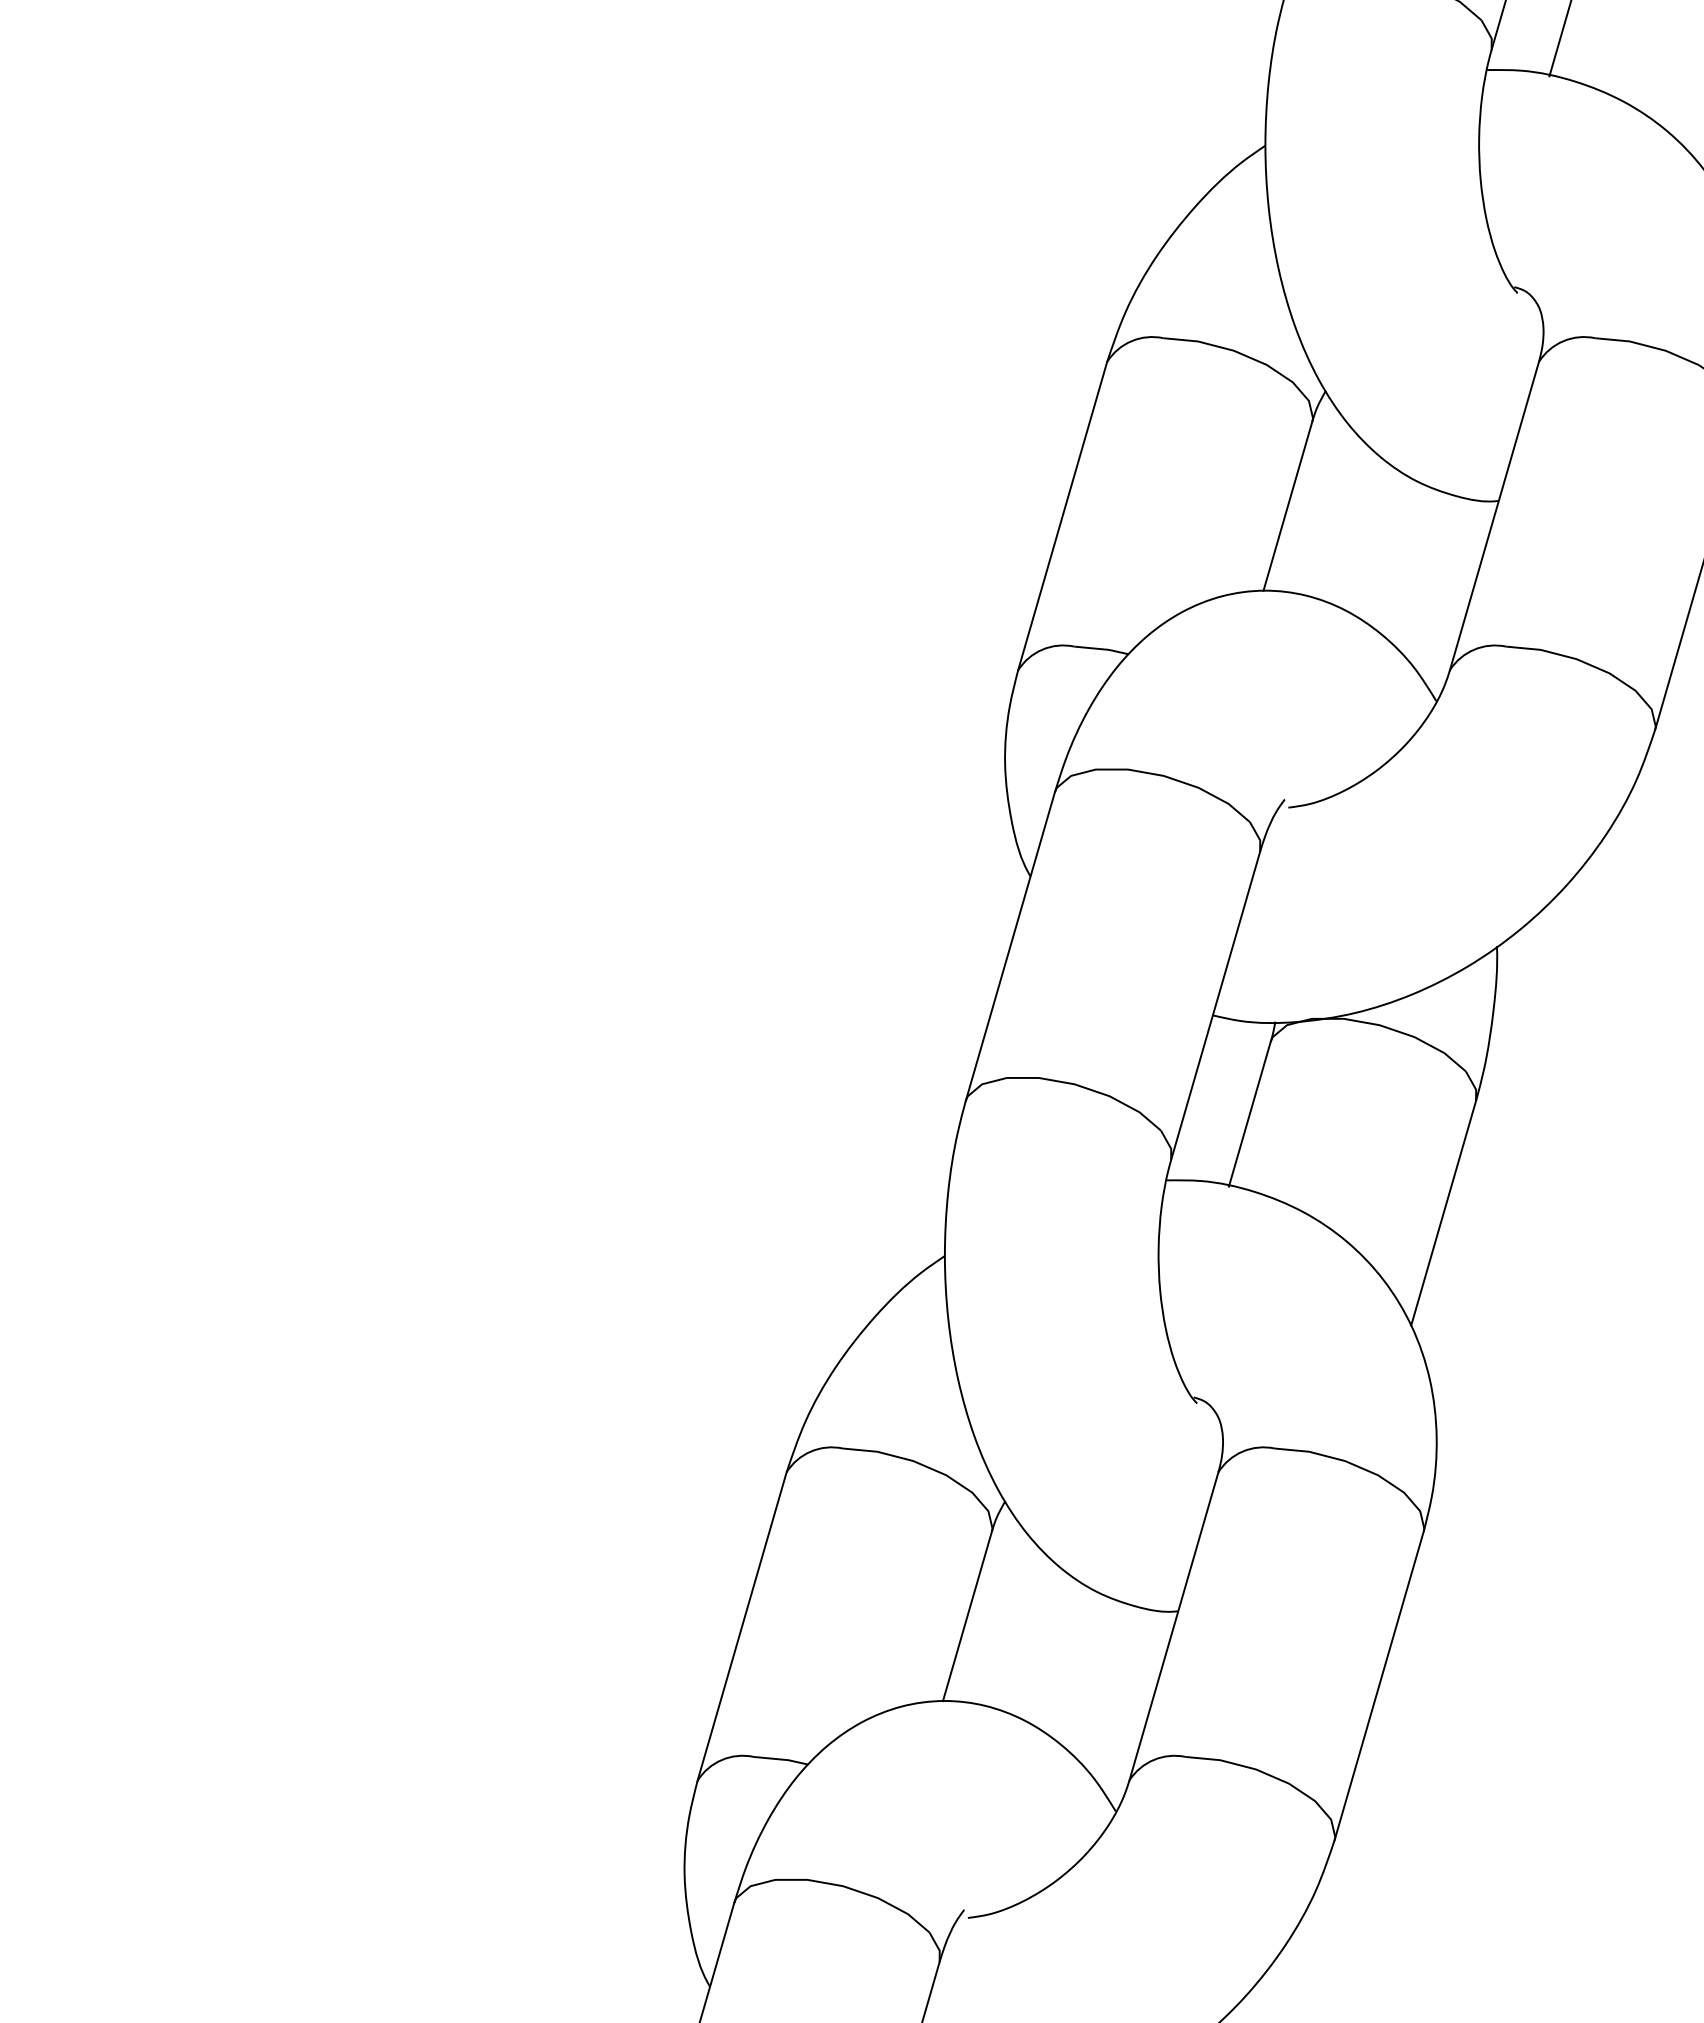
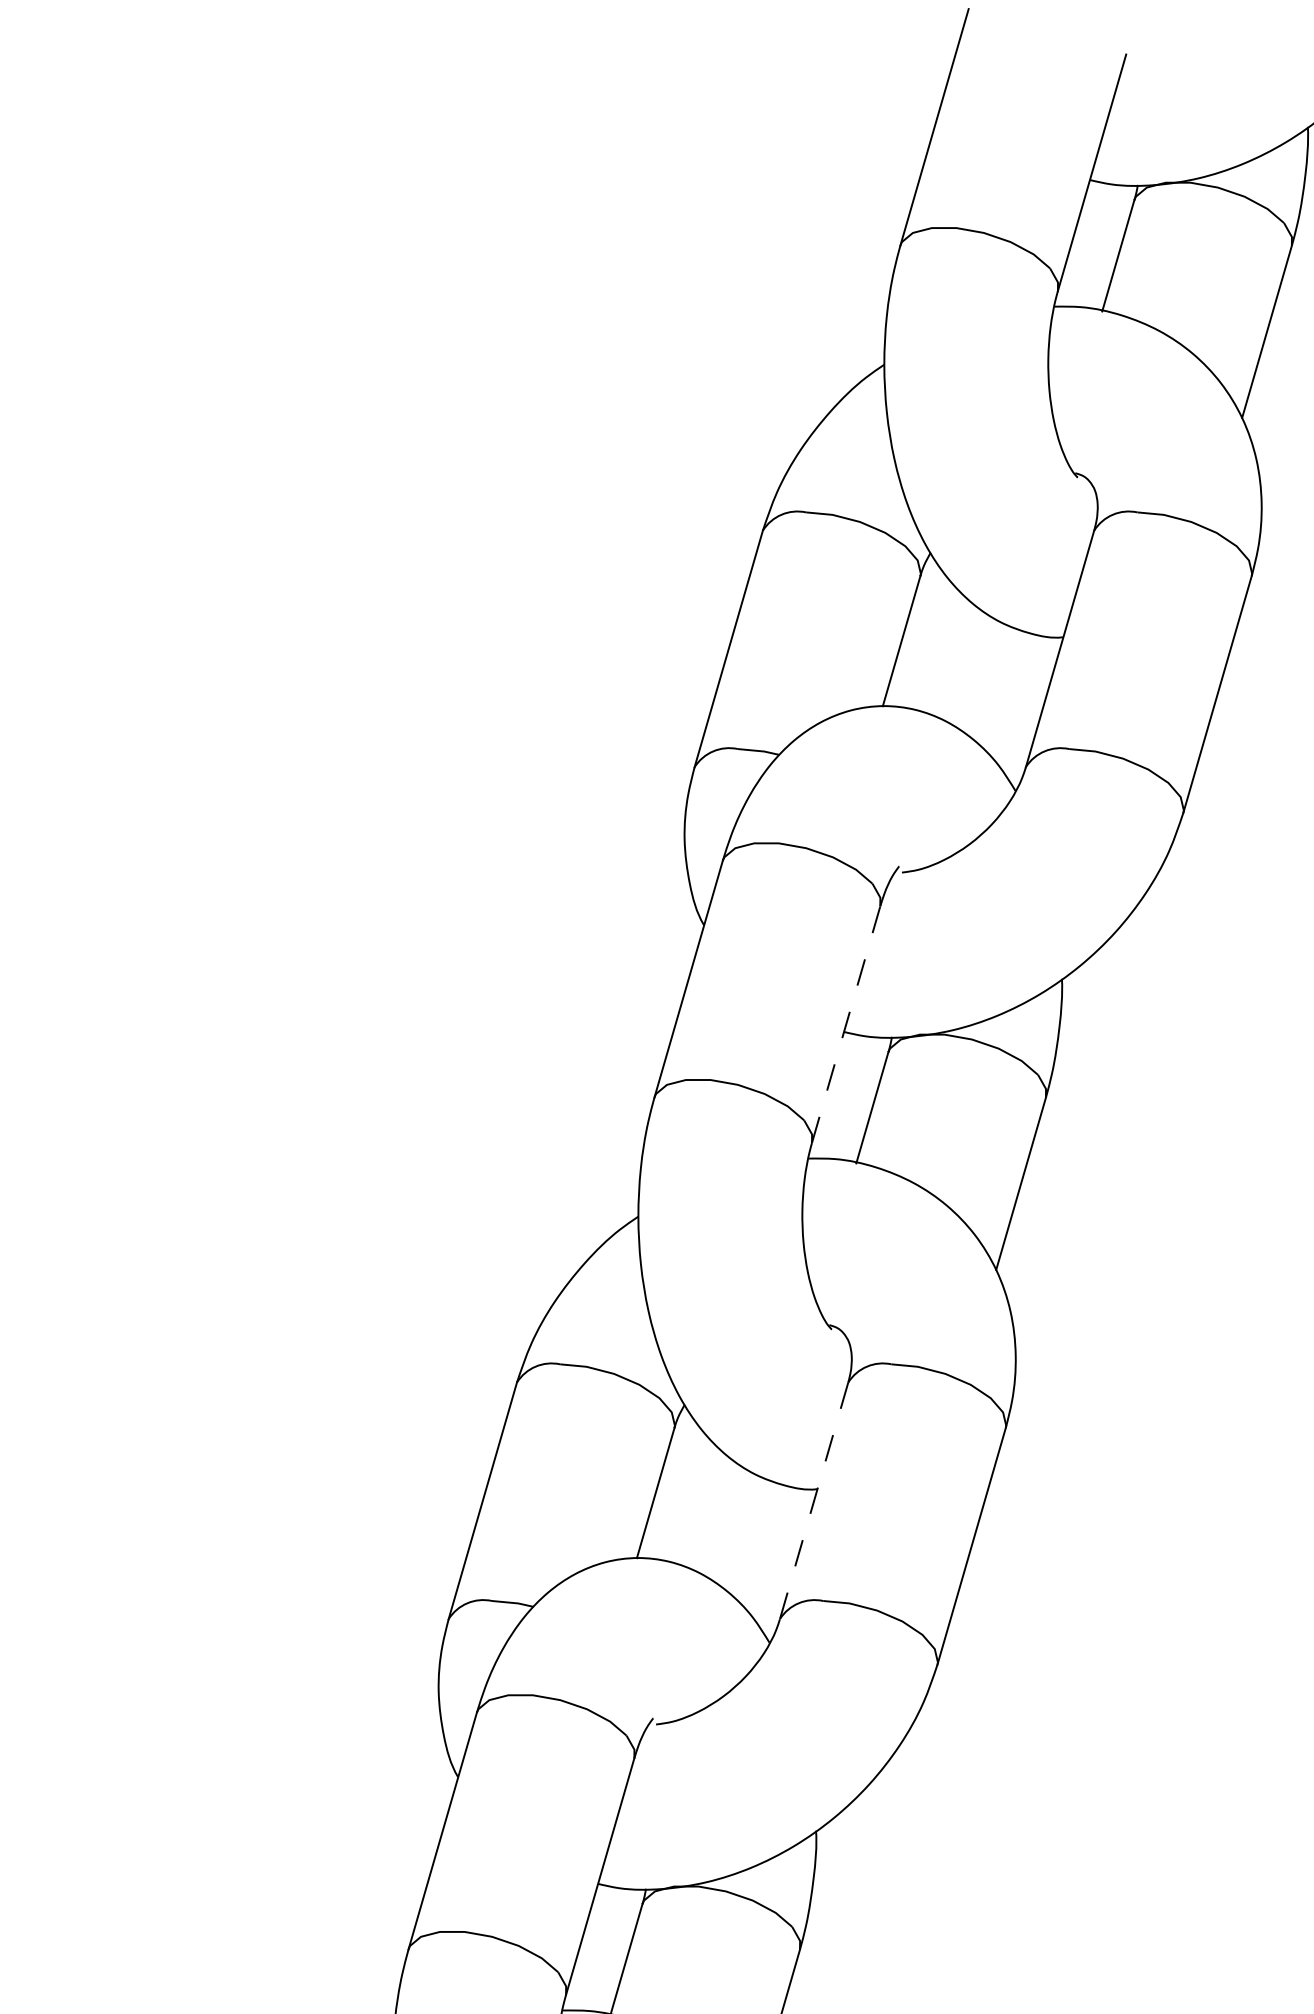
line: (1216, 1005) -> (846, 1024), solid -> dashed
line: (1173, 1627) -> (813, 1501), solid -> dashed

